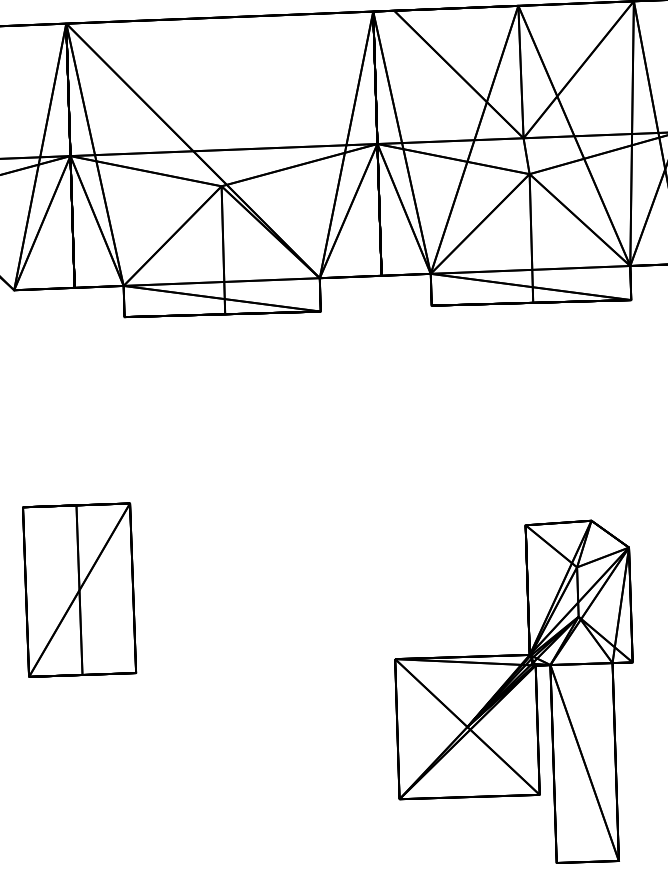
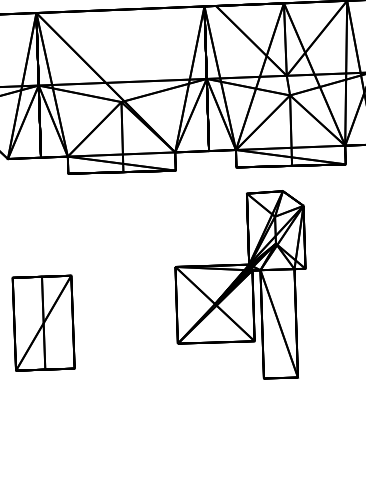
part: (513, 691) -> (240, 284), moved

